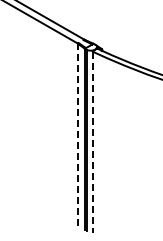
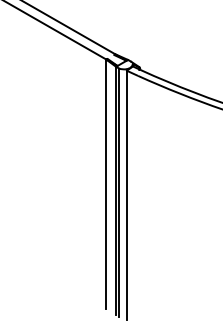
line: (77, 135) -> (106, 185), dashed -> solid
line: (92, 142) -> (126, 195), dashed -> solid

